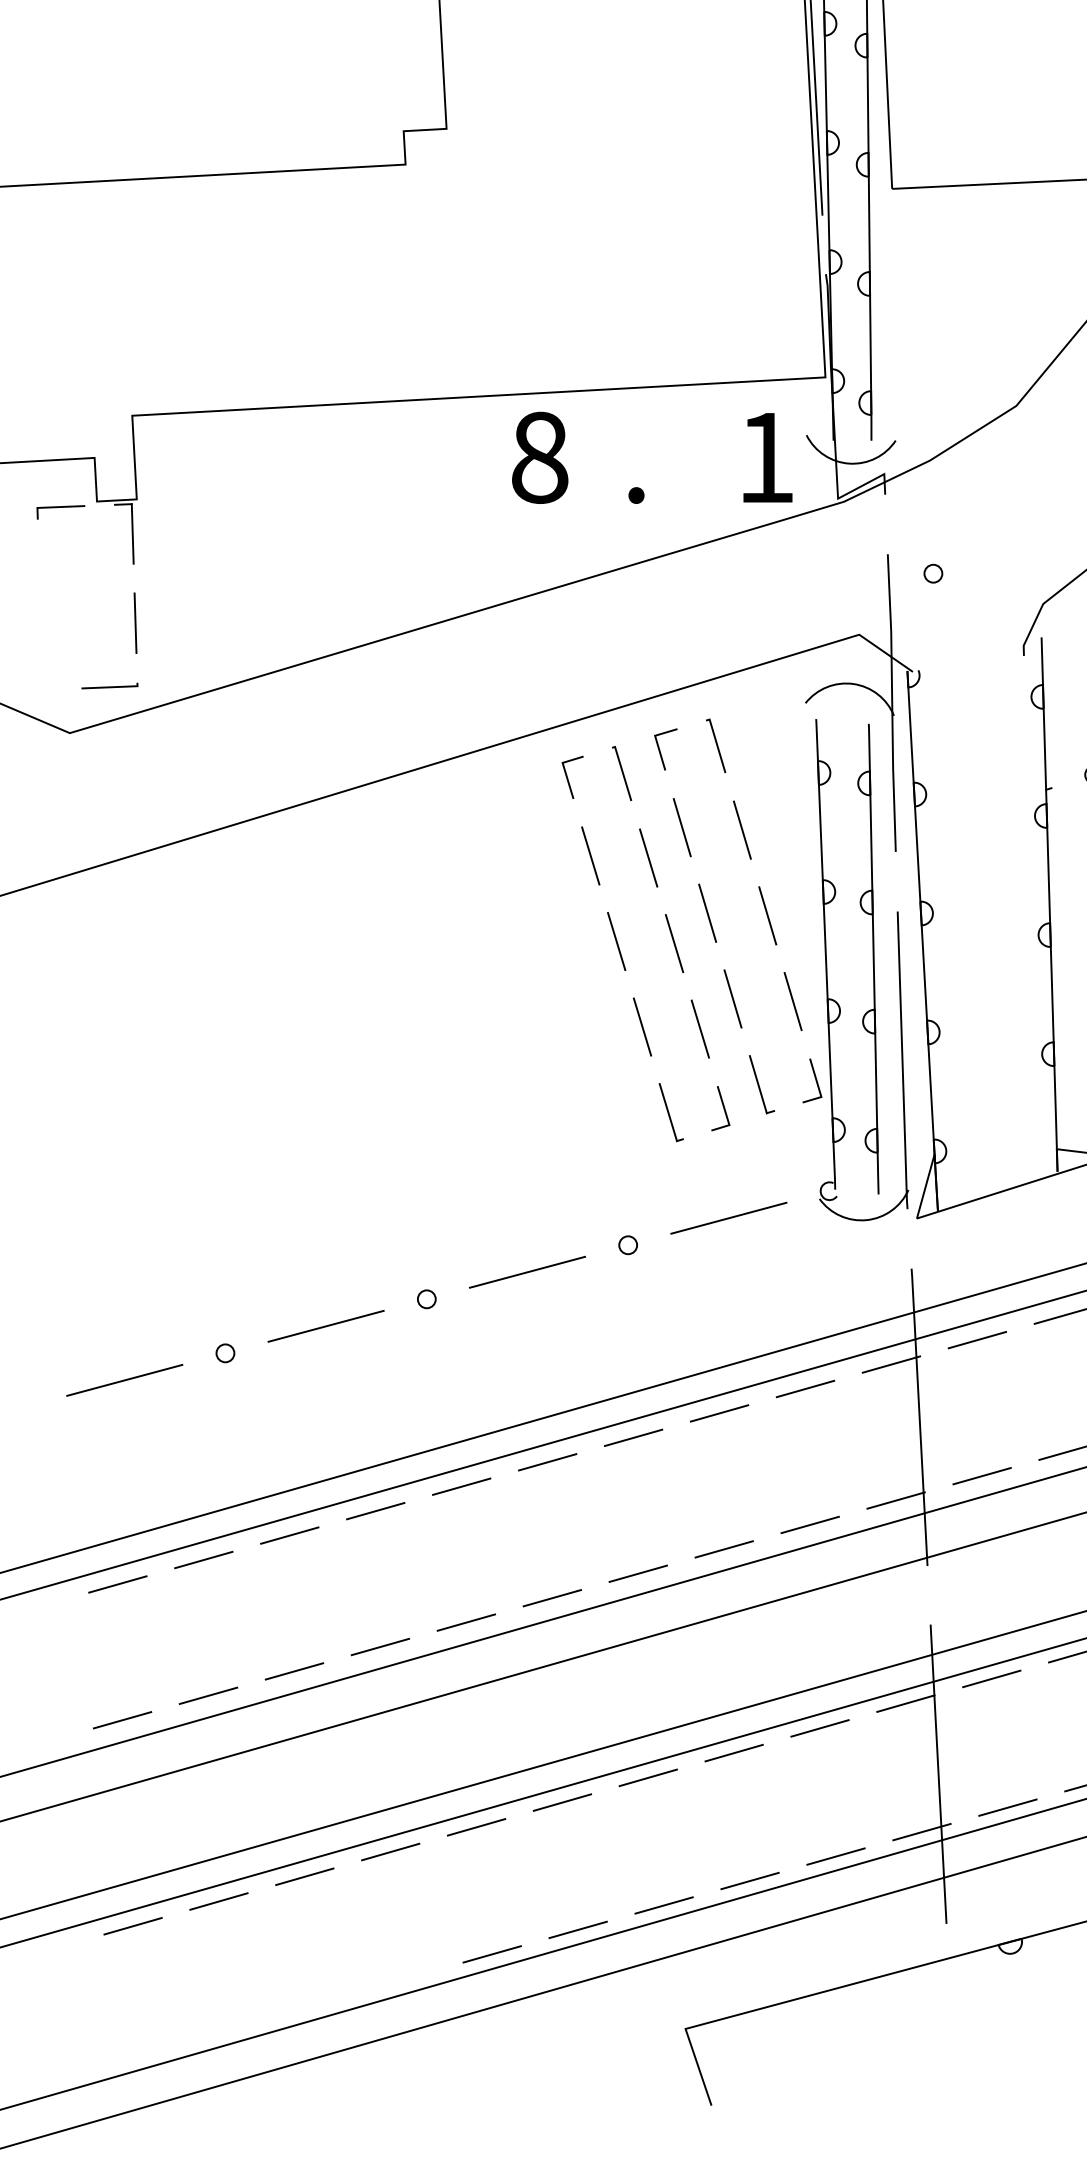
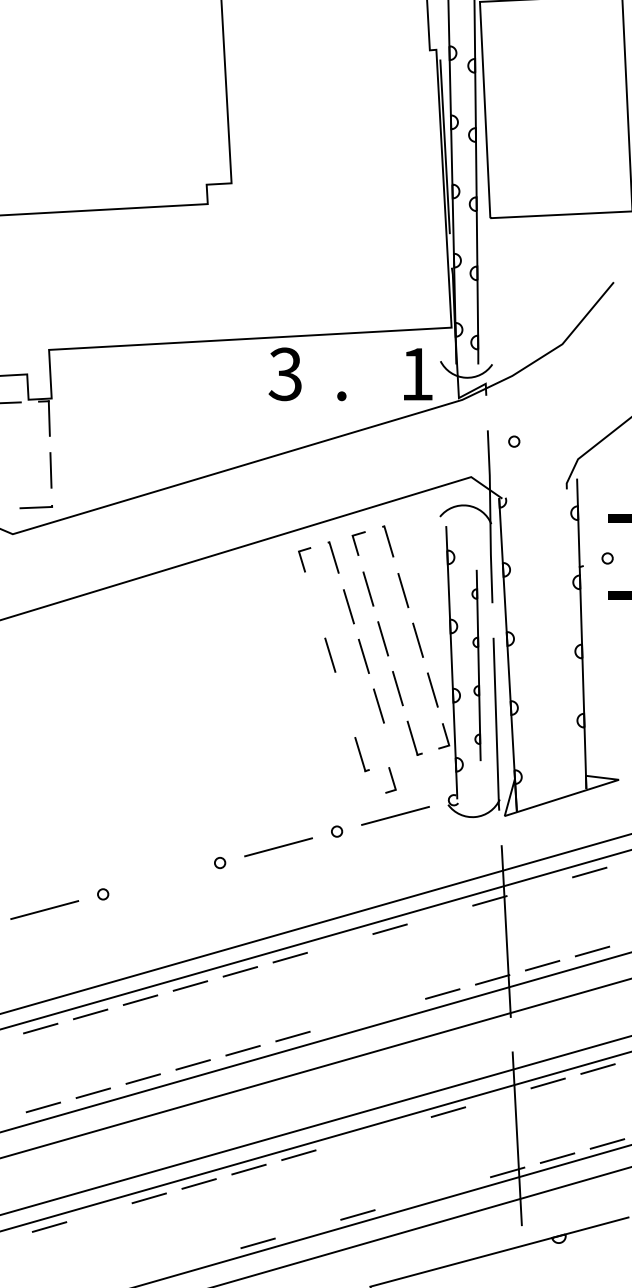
text: (539, 458) -> (285, 374), 8 -> 3
line: (591, 855) -> (315, 605), removed
part: (868, 959) -> (476, 665), size x0.7
line: (642, 1026) -> (345, 704), removed
line: (721, 1107) -> (391, 779), moved
line: (325, 1325) -> (161, 878), removed
line: (976, 1339) -> (539, 886), removed
line: (804, 1387) -> (439, 914), removed
line: (632, 1437) -> (339, 943), removed
line: (723, 1548) -> (392, 1007), removed
line: (637, 1573) -> (342, 1022), removed
line: (904, 1703) -> (497, 1097), removed
line: (734, 1753) -> (398, 1126), removed
line: (647, 1777) -> (348, 1140), removed
line: (835, 1856) -> (457, 1186), removed
line: (749, 1880) -> (407, 1200), removed
line: (219, 1901) -> (99, 1212), removed
line: (577, 1928) -> (307, 1228), removed

